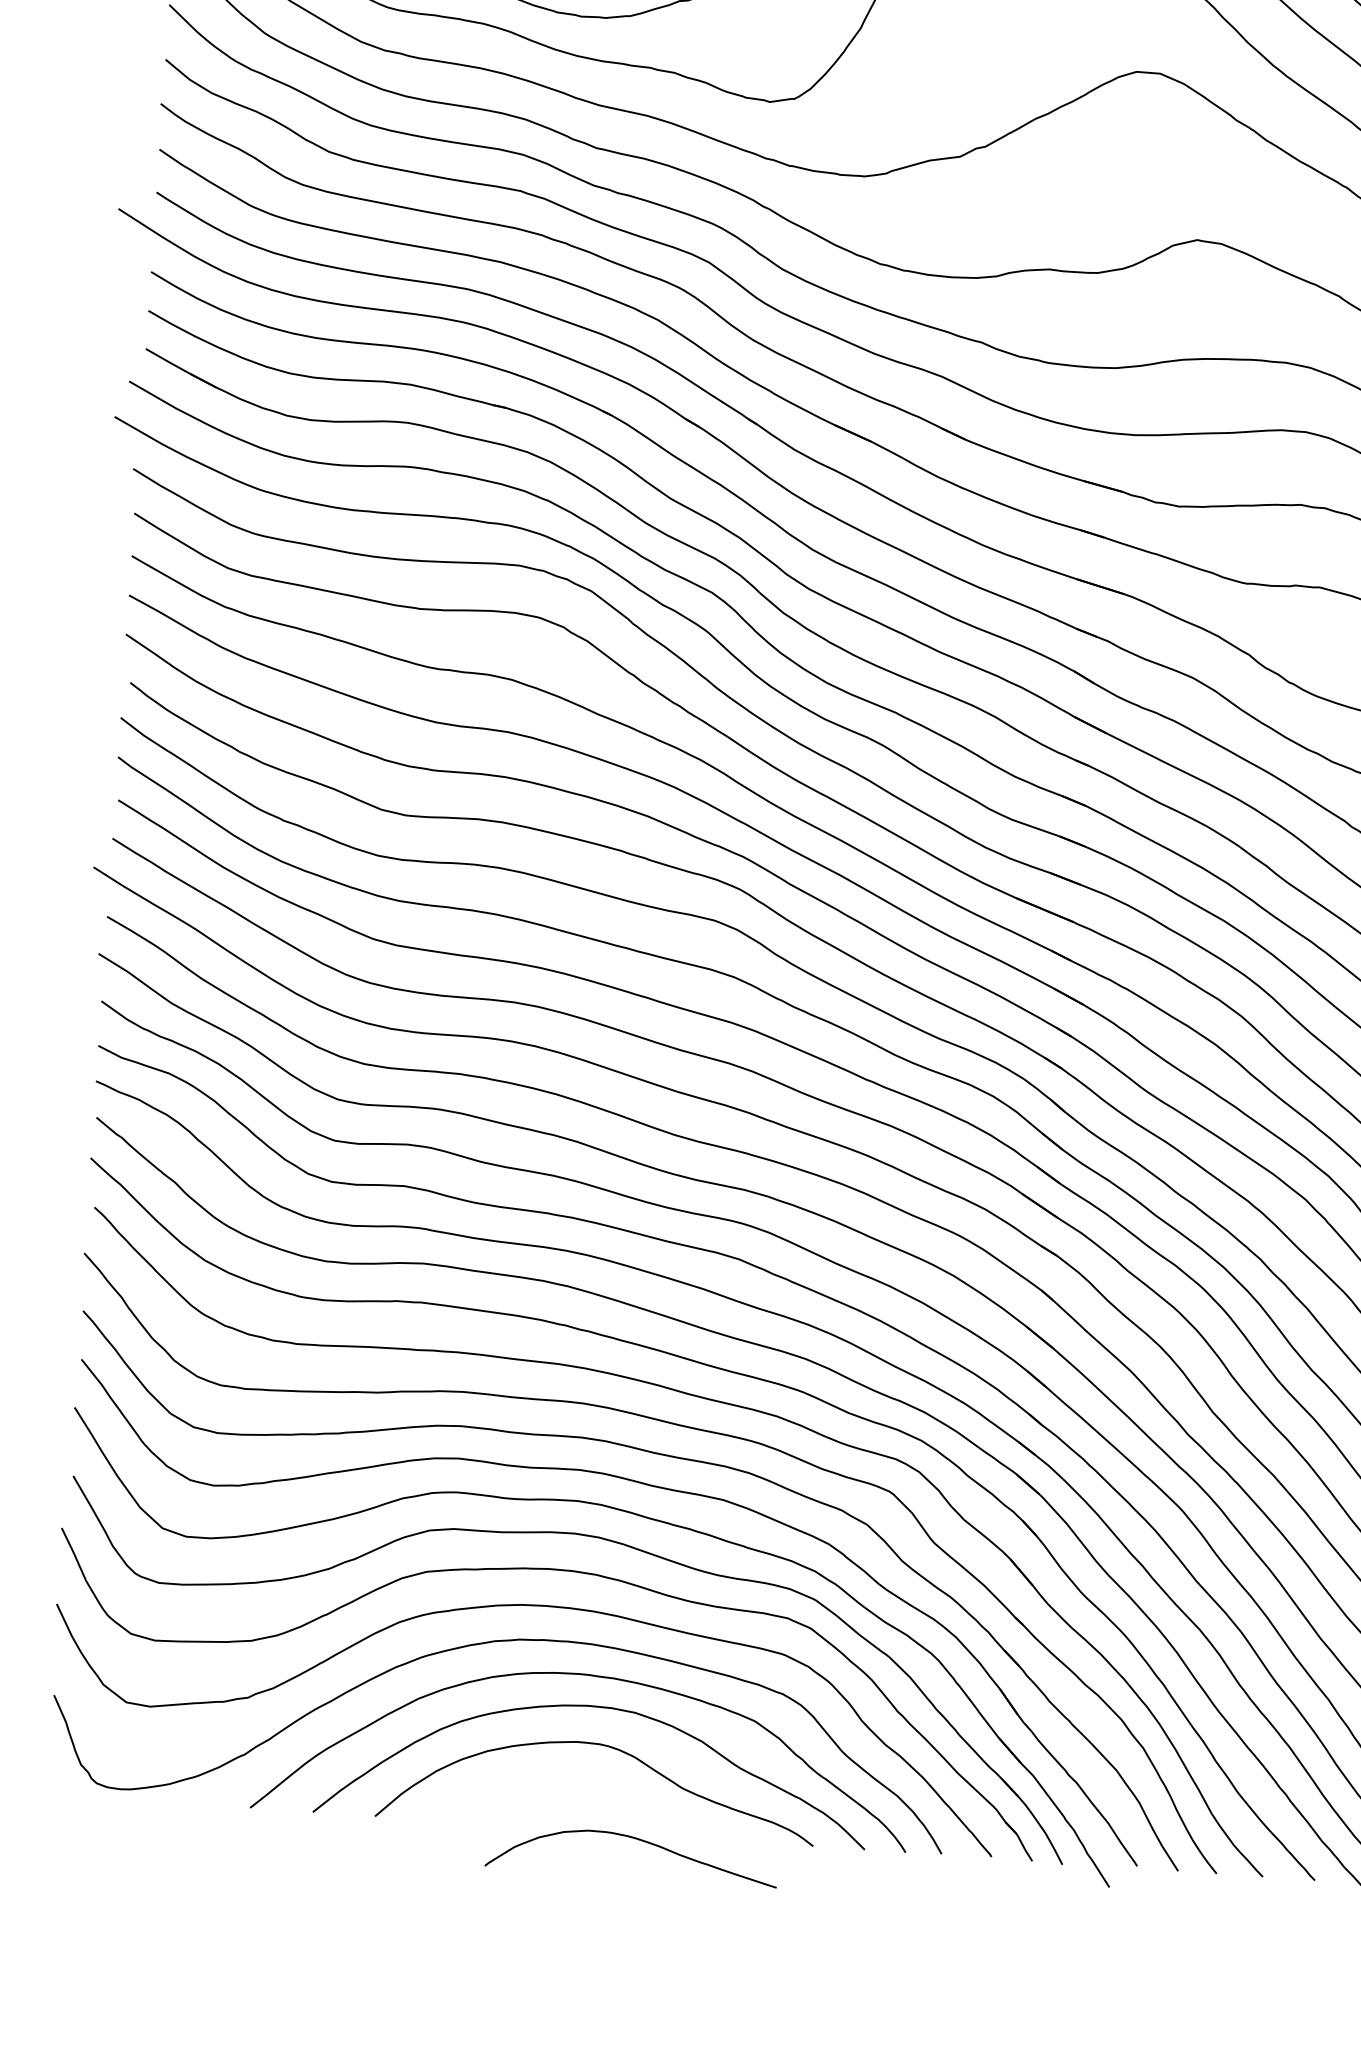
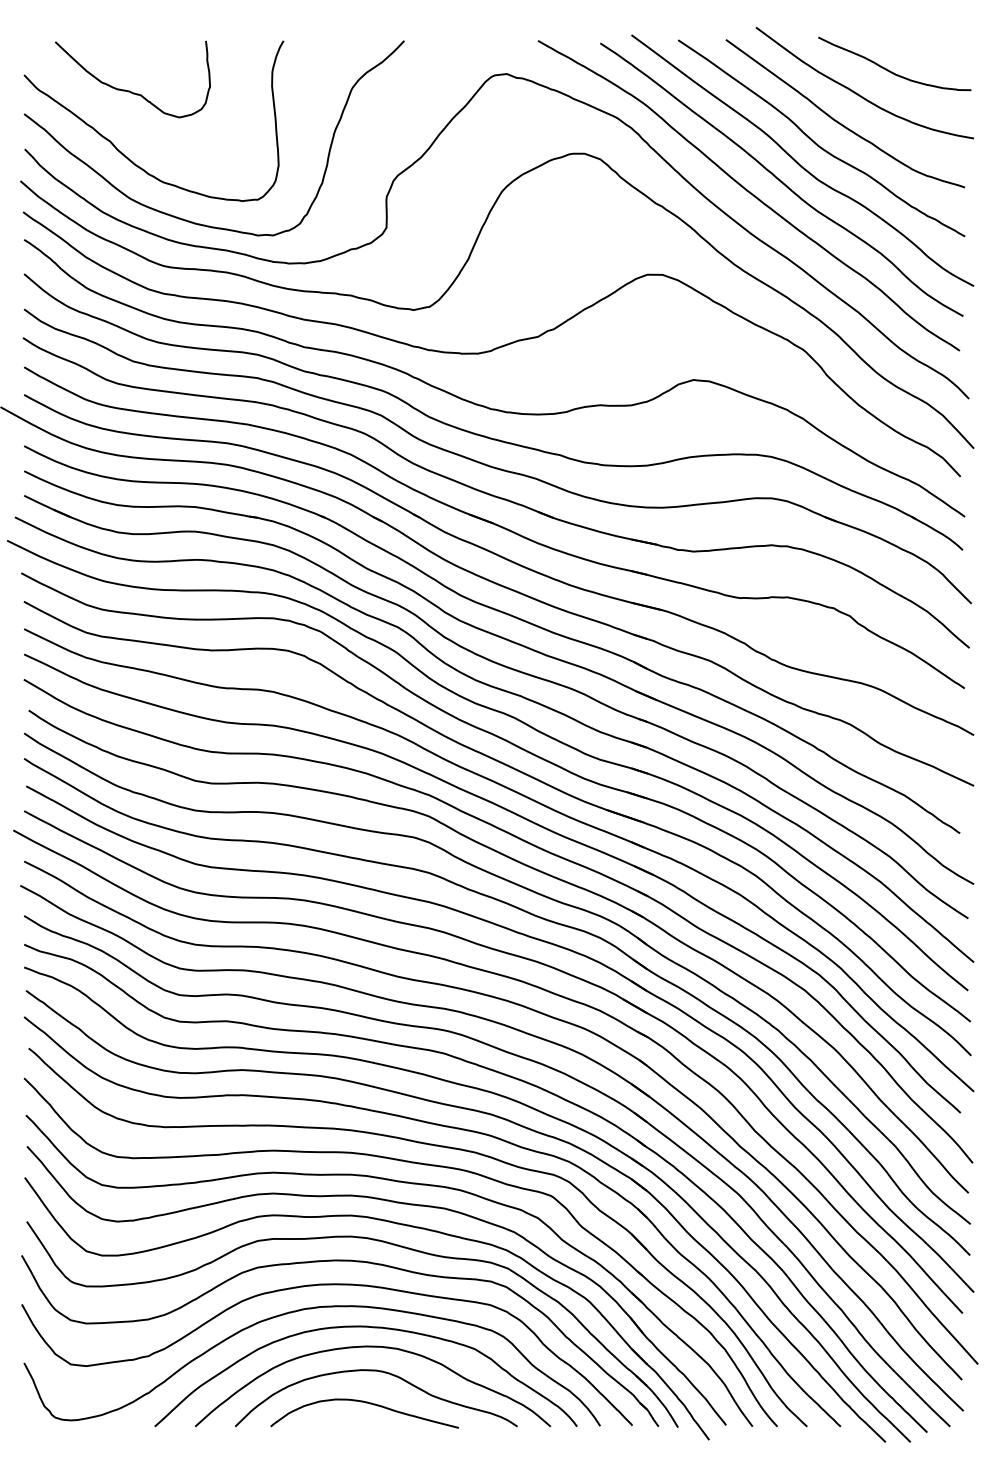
curve: (634, 1840) -> (365, 1403), moved

